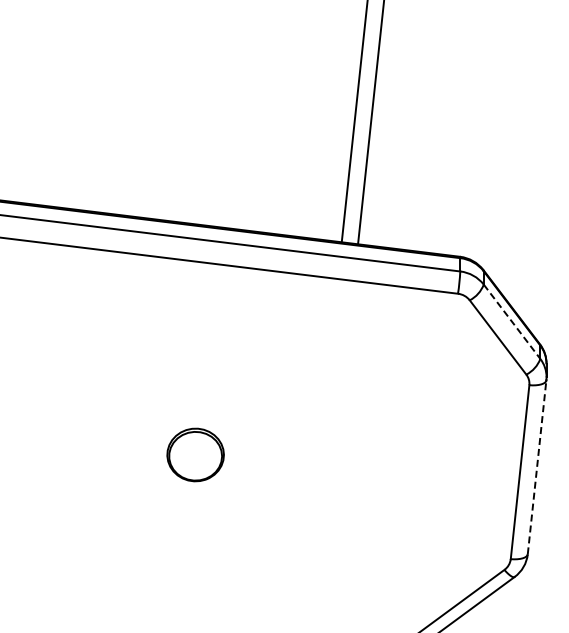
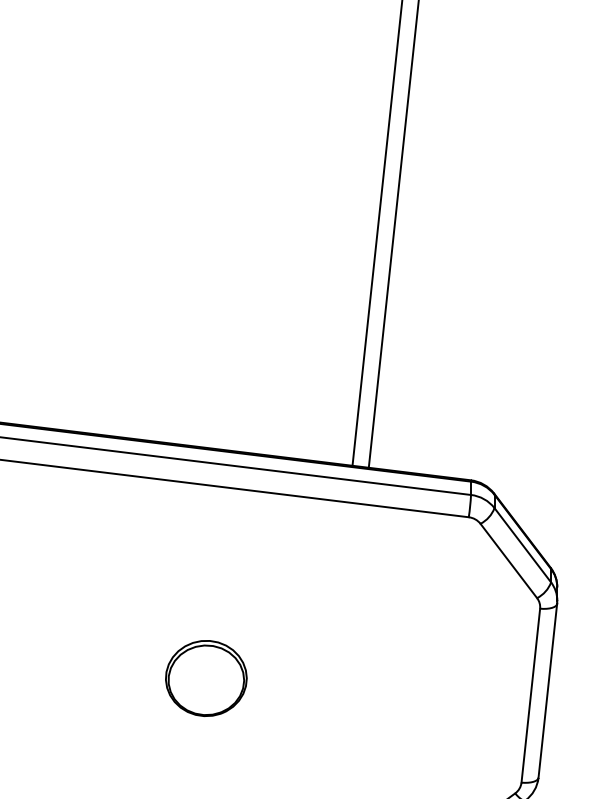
line: (511, 322) -> (522, 545), dashed -> solid
part: (195, 455) -> (206, 678), size x1.43
line: (536, 467) -> (547, 690), dashed -> solid

